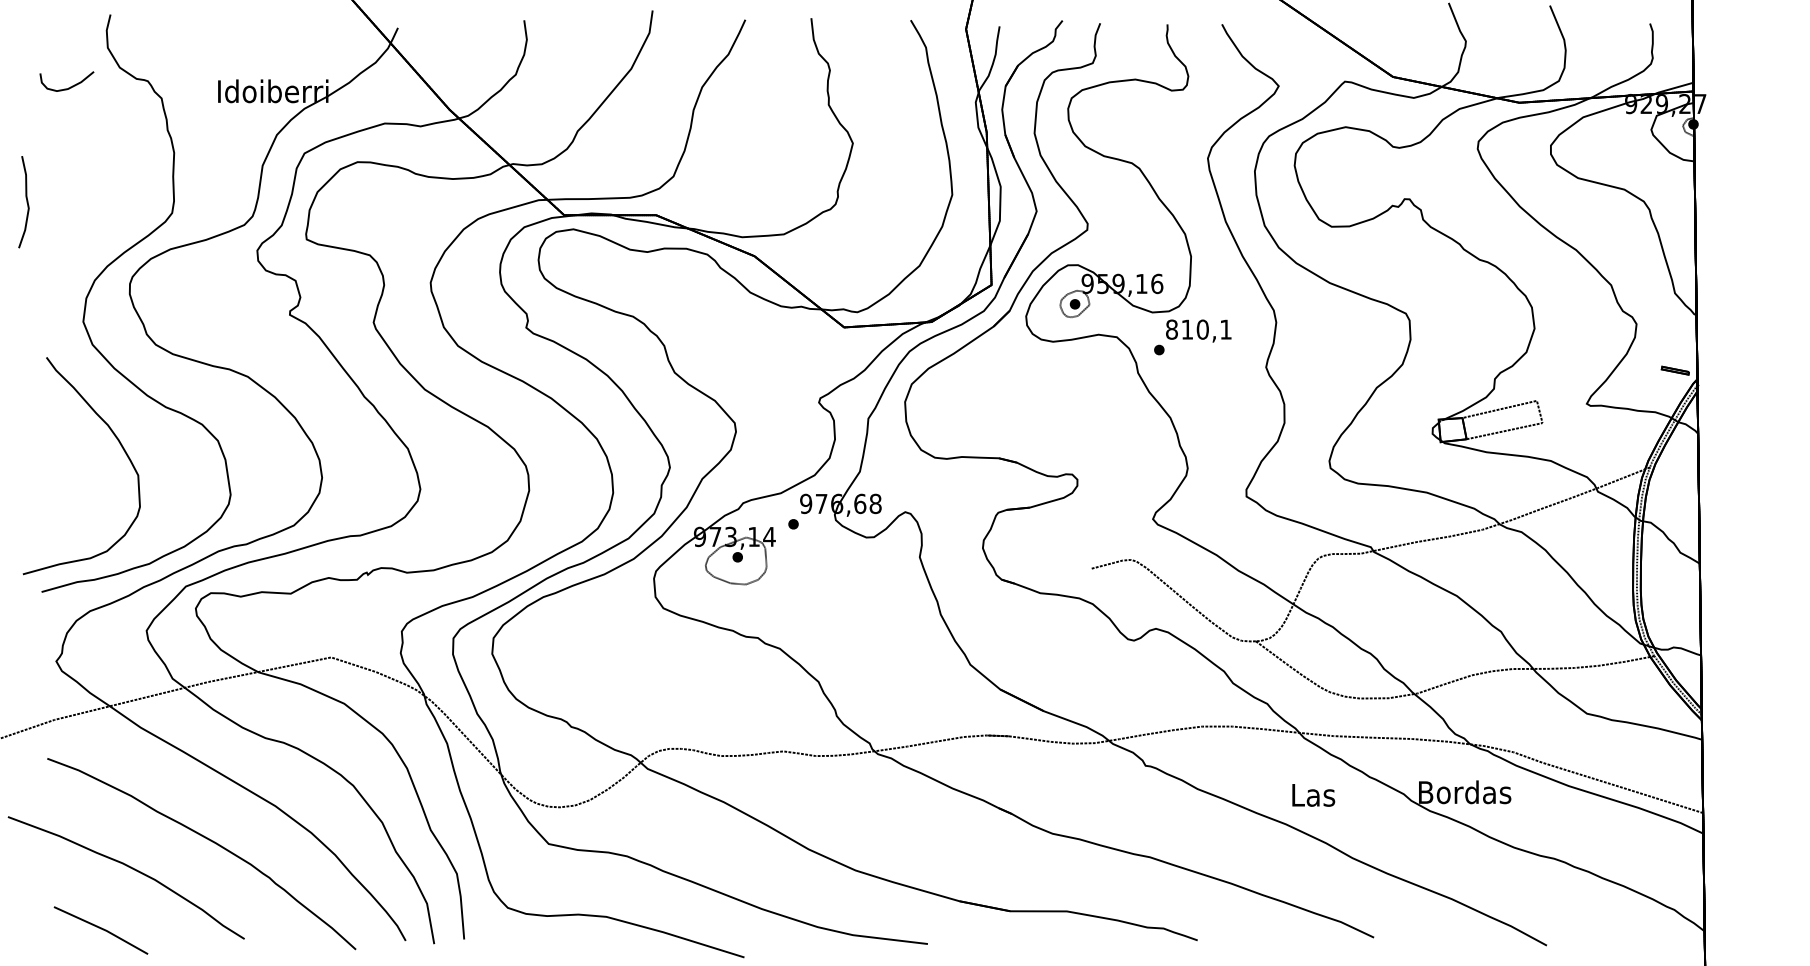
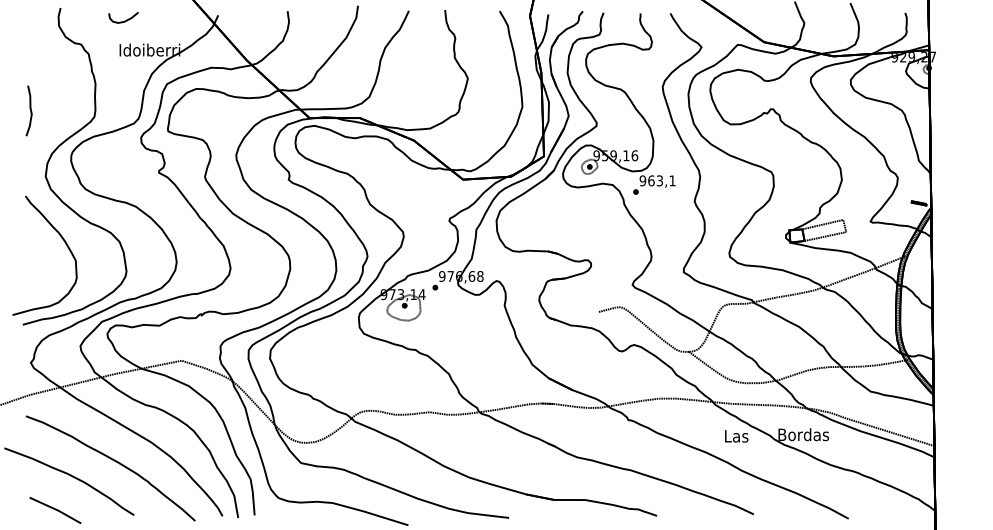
curve: (68, 86) -> (124, 20), moved
curve: (24, 199) -> (29, 109), moved
text: (1187, 328) -> (651, 180), 810,1 -> 963,1
text: (1313, 795) -> (736, 436), moved

